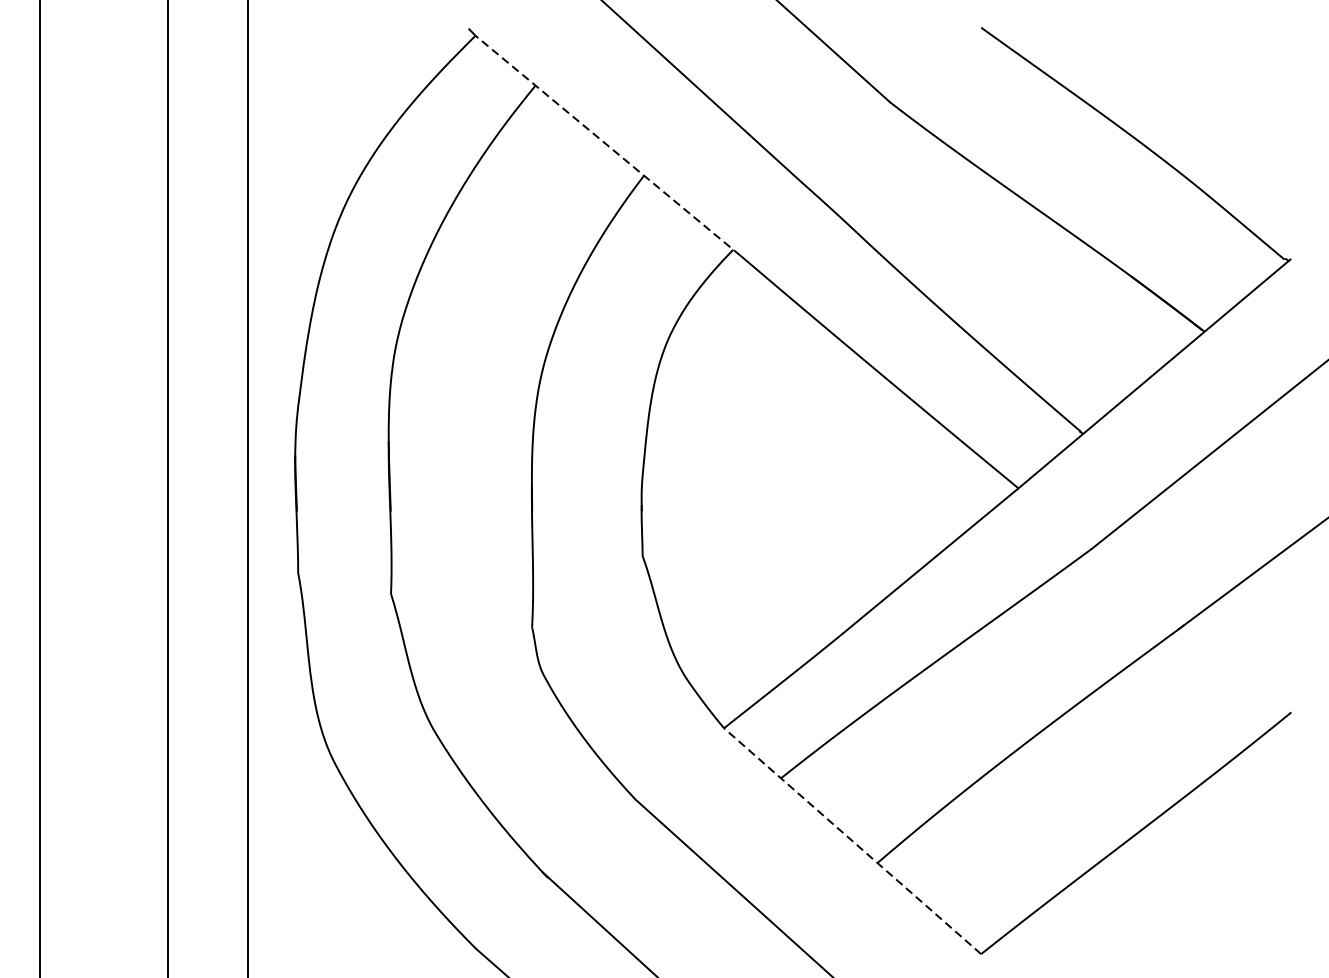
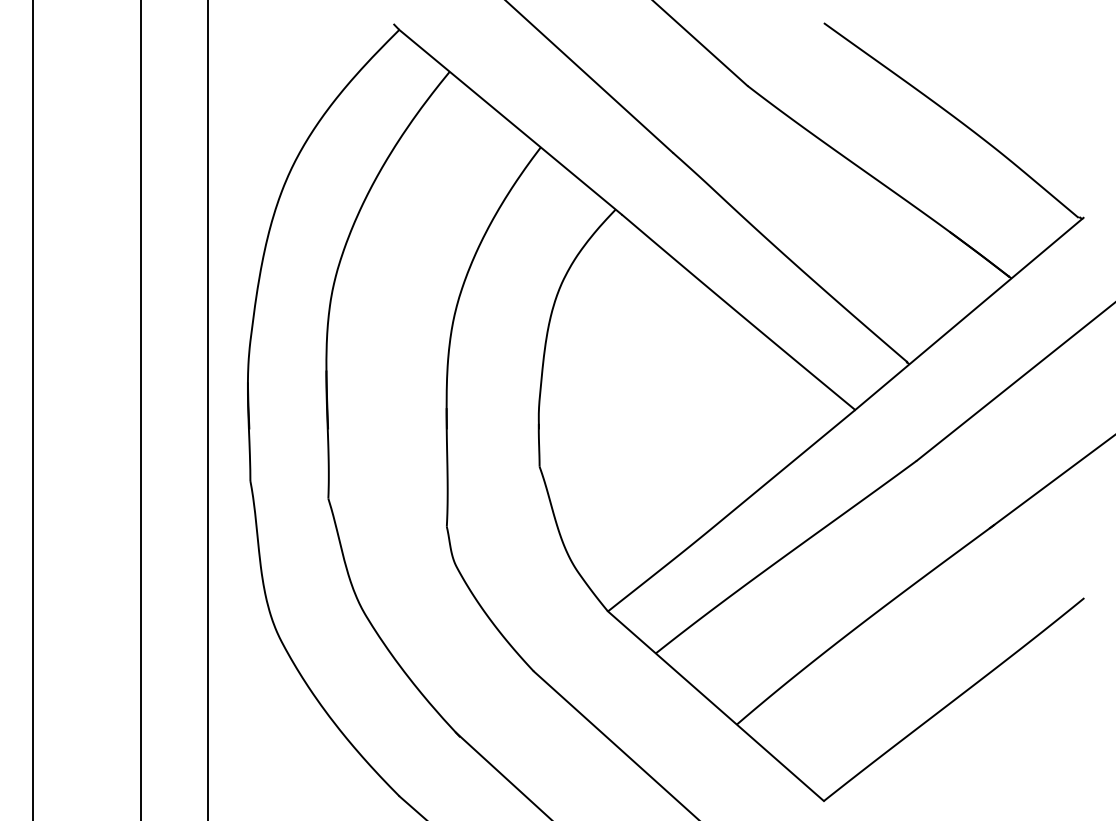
line: (607, 146) -> (510, 122), dashed -> solid
line: (852, 841) -> (715, 706), dashed -> solid

